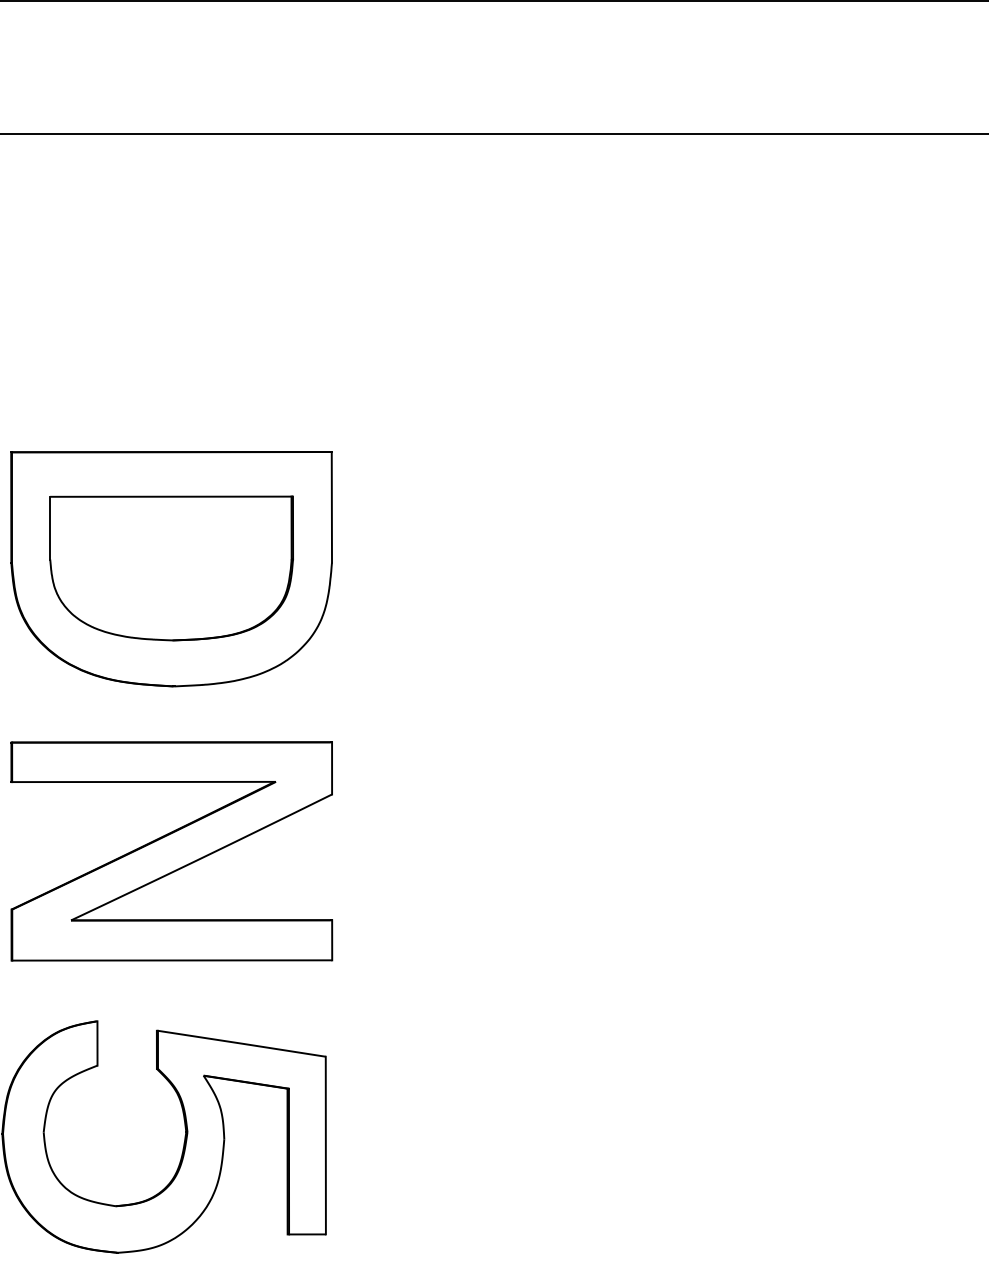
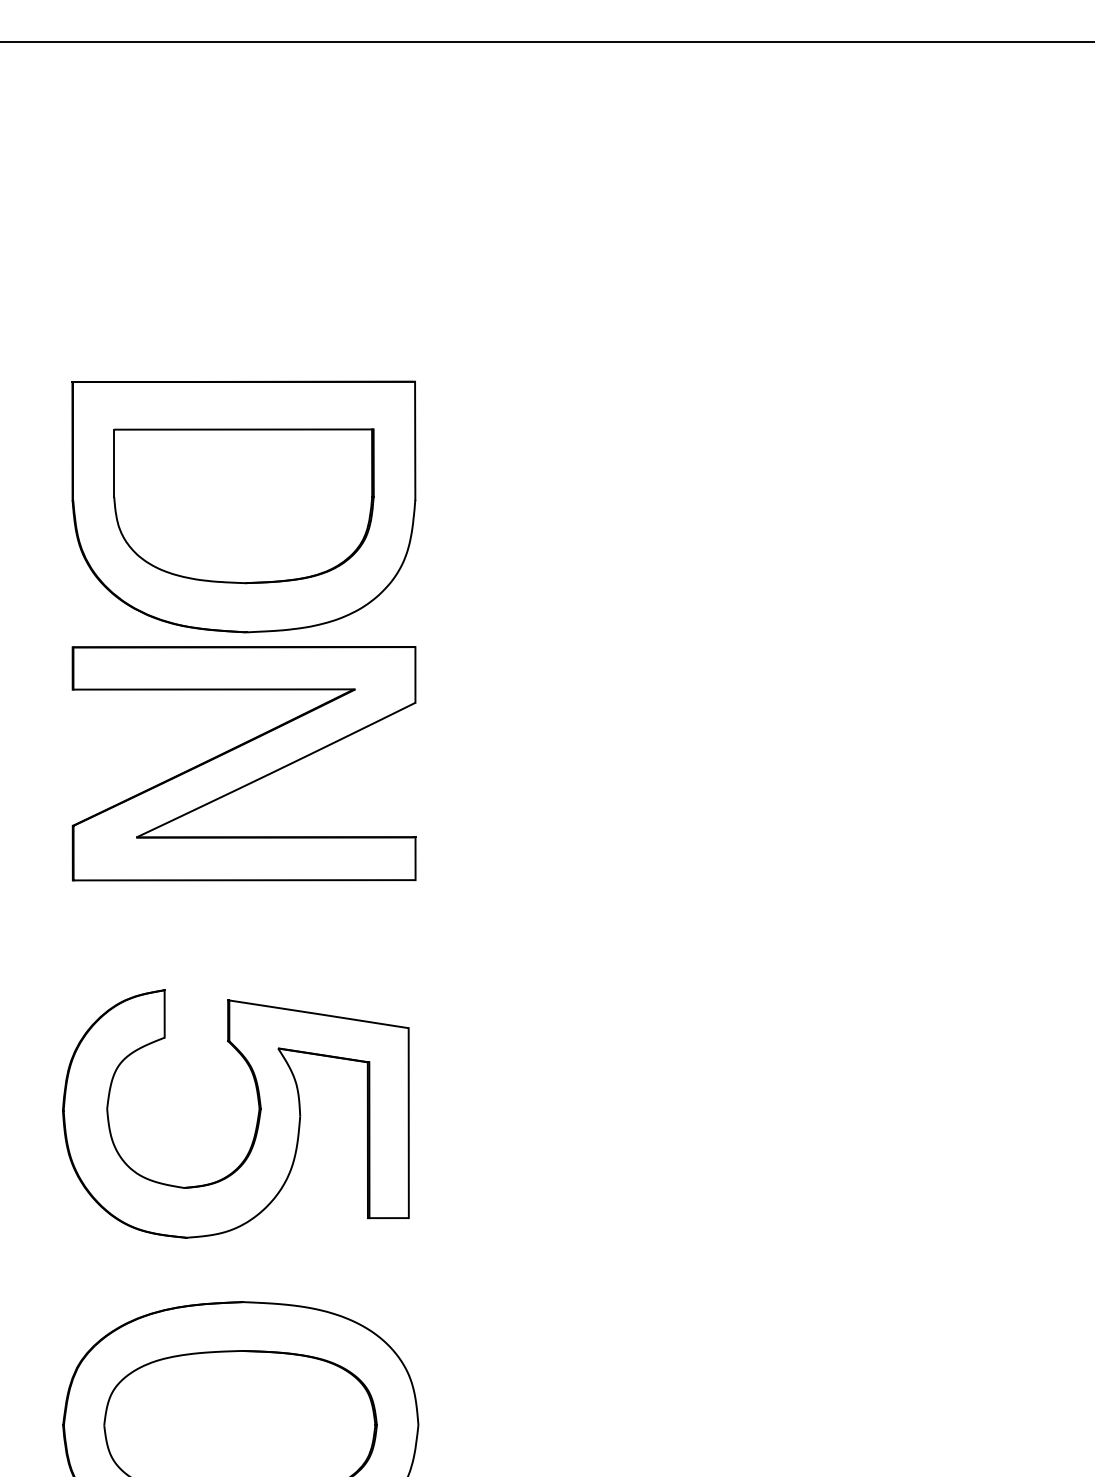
part: (171, 851) -> (243, 763), moved

